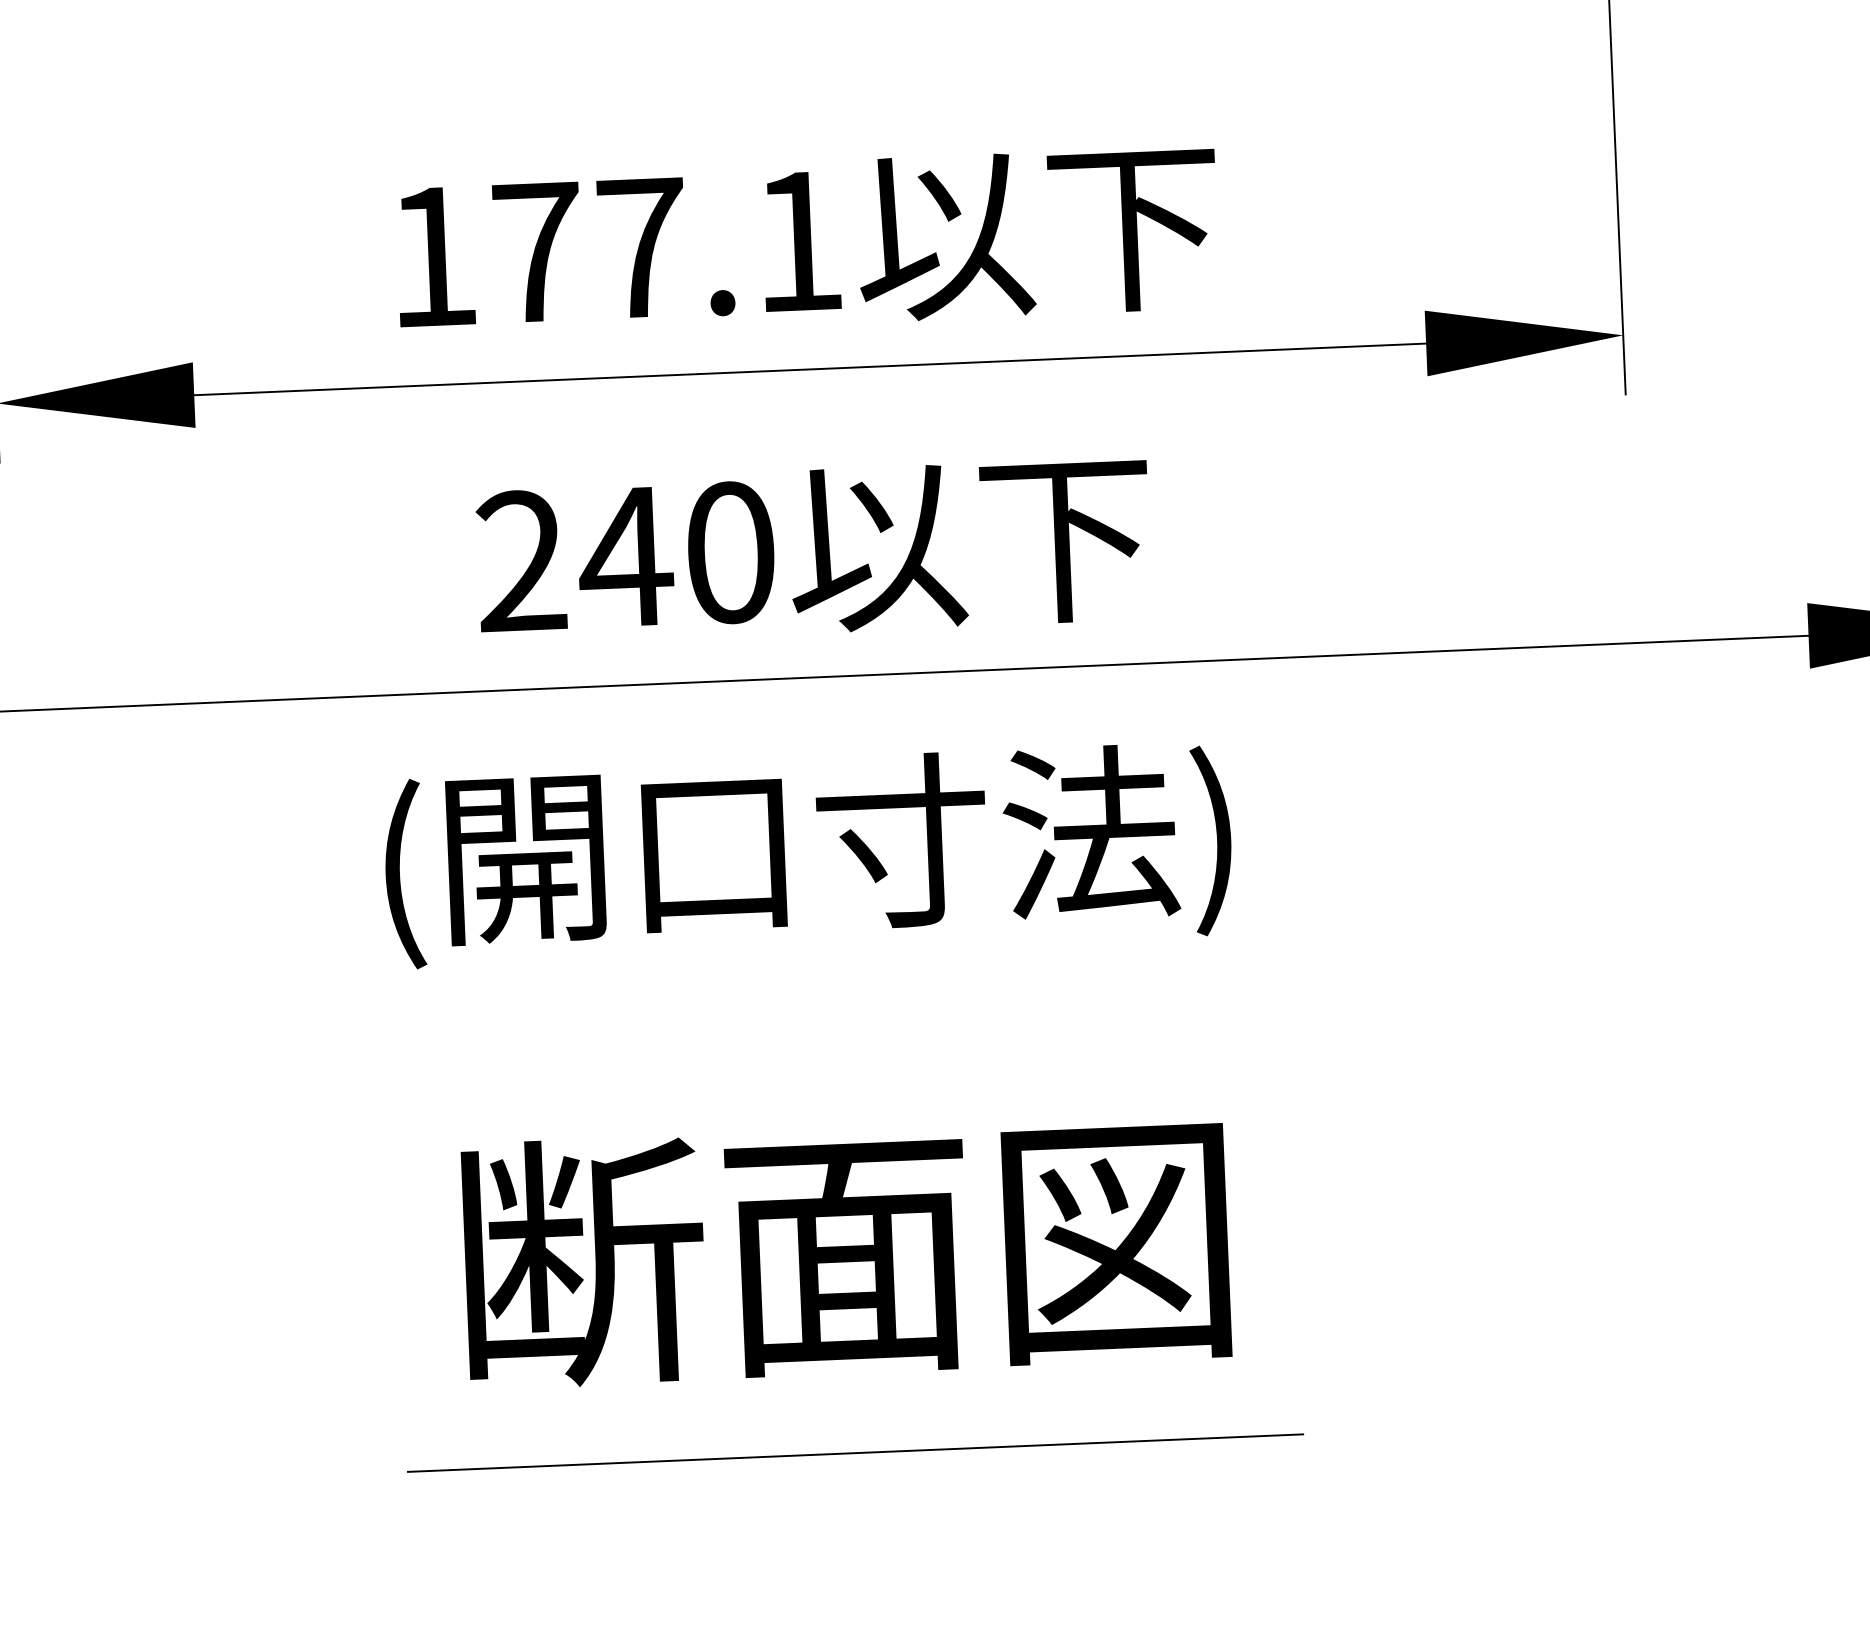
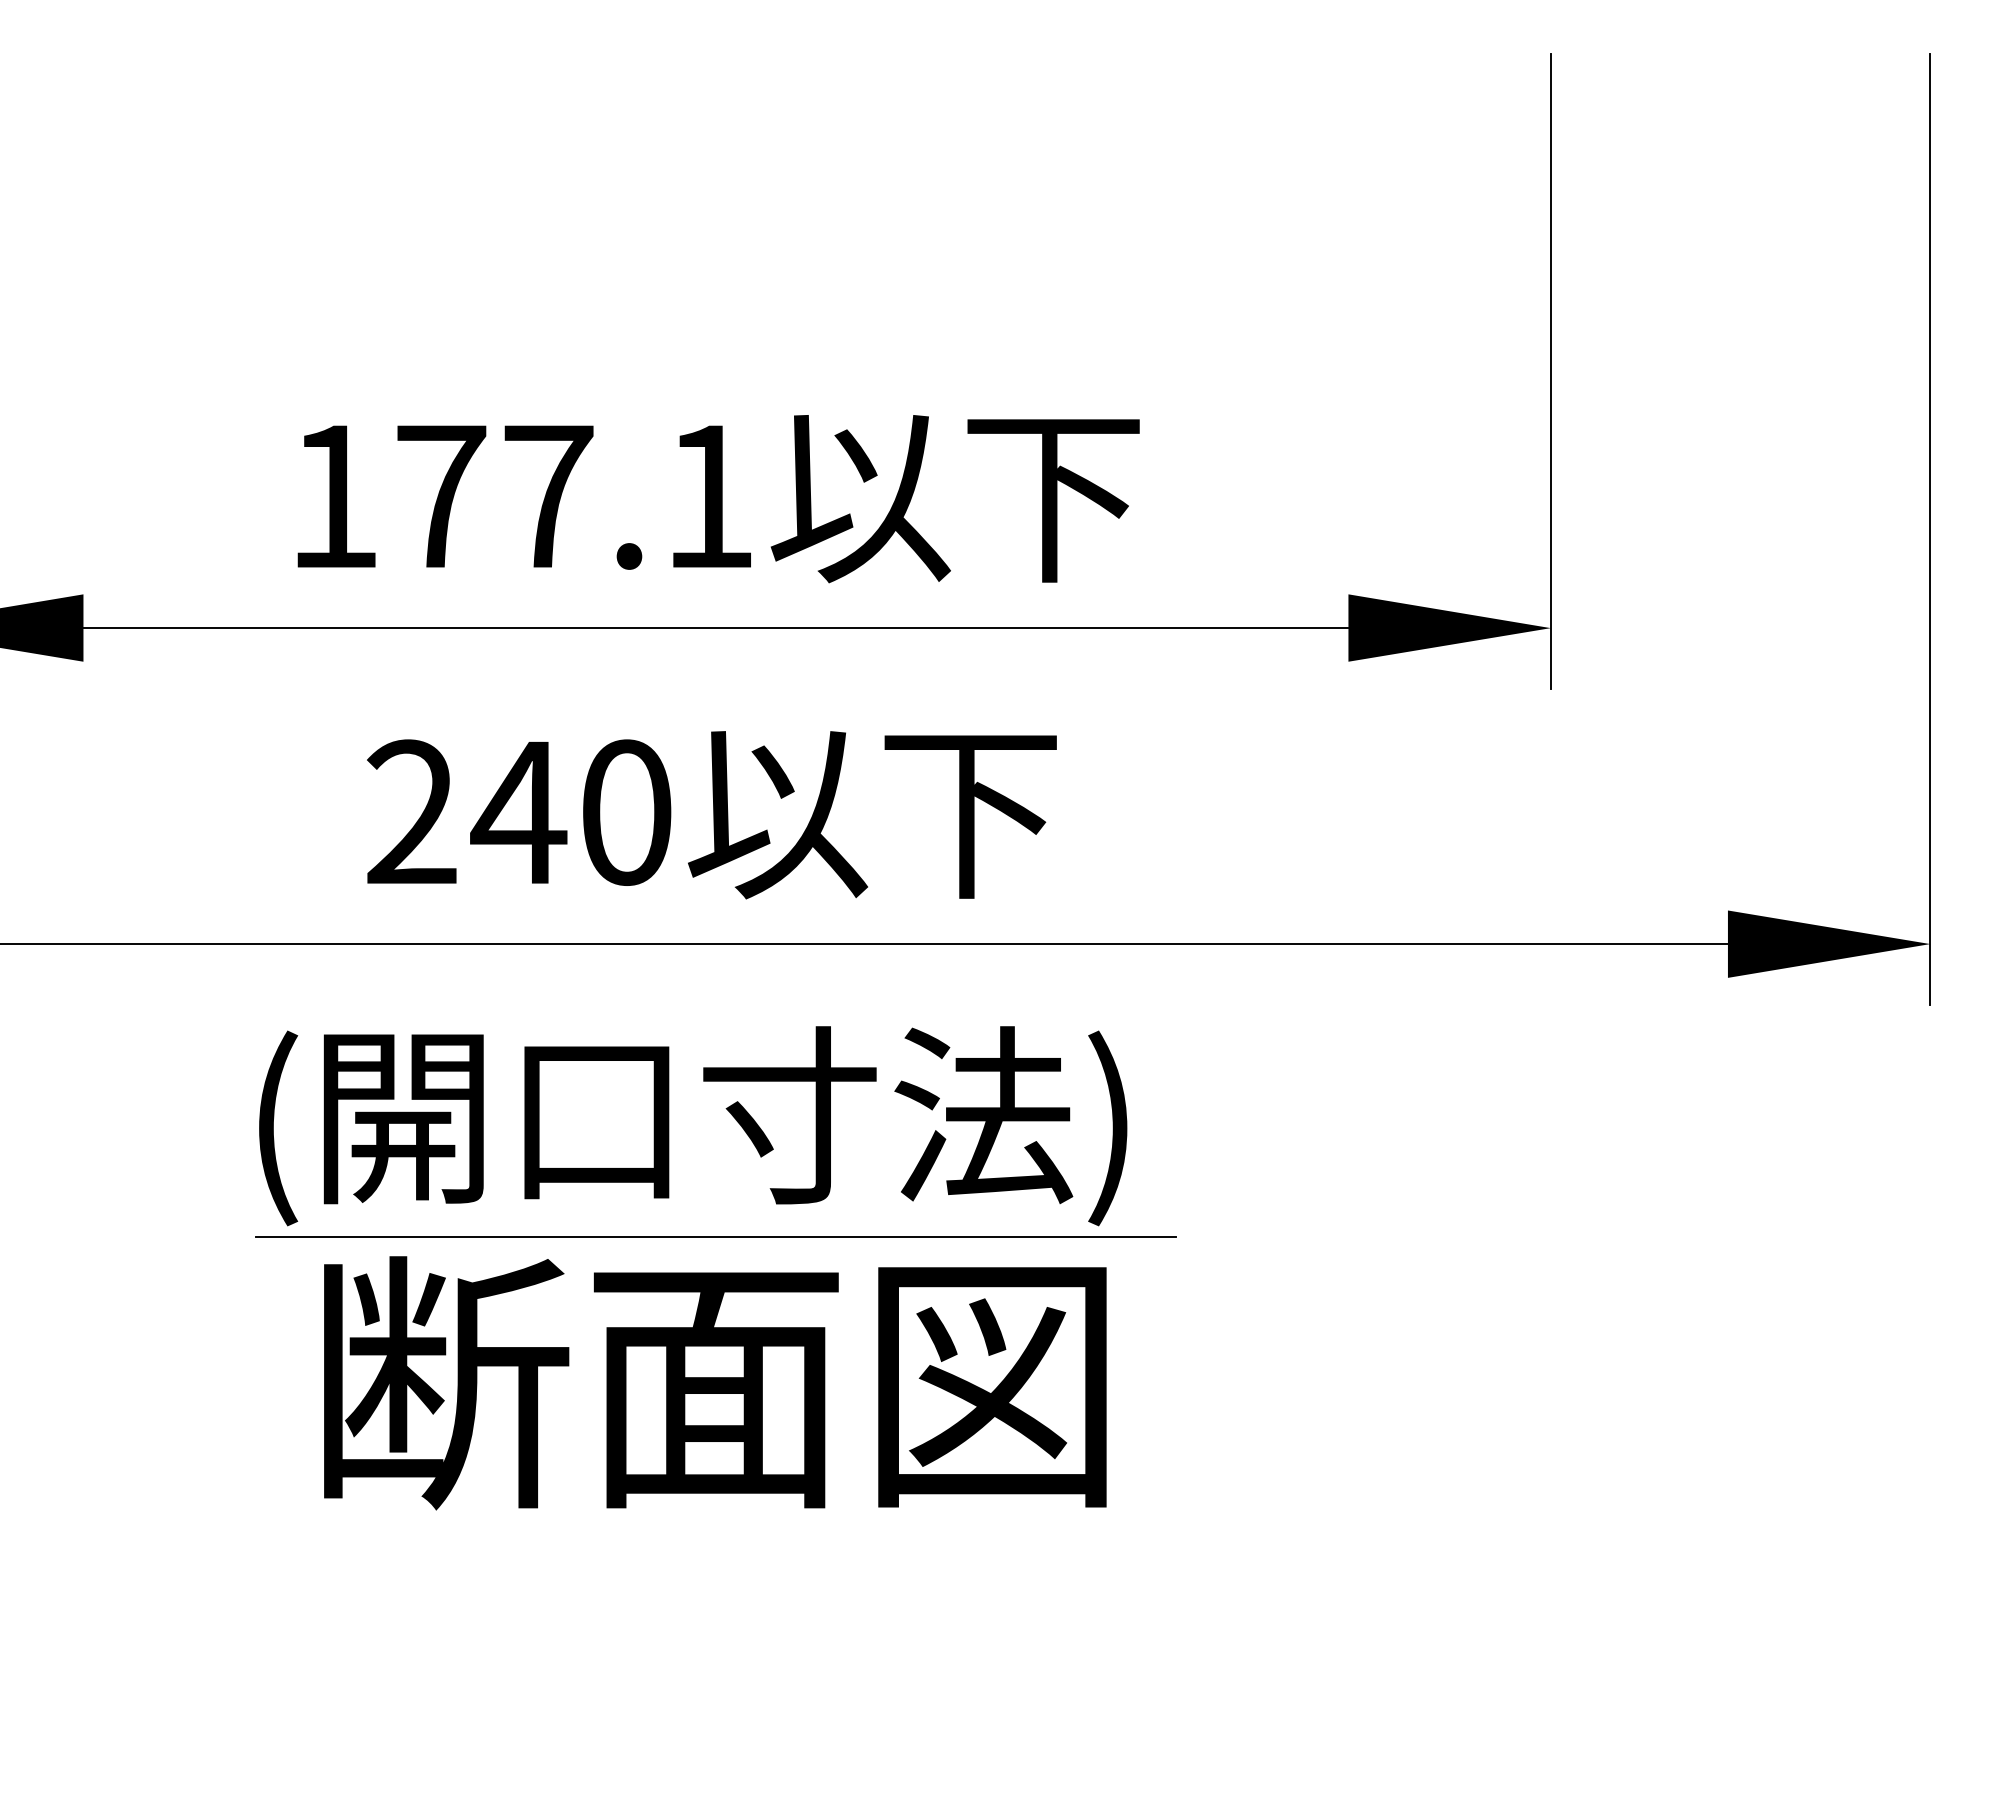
text: (846, 1252) -> (715, 1383), moved
line: (855, 1452) -> (715, 1236), moved

